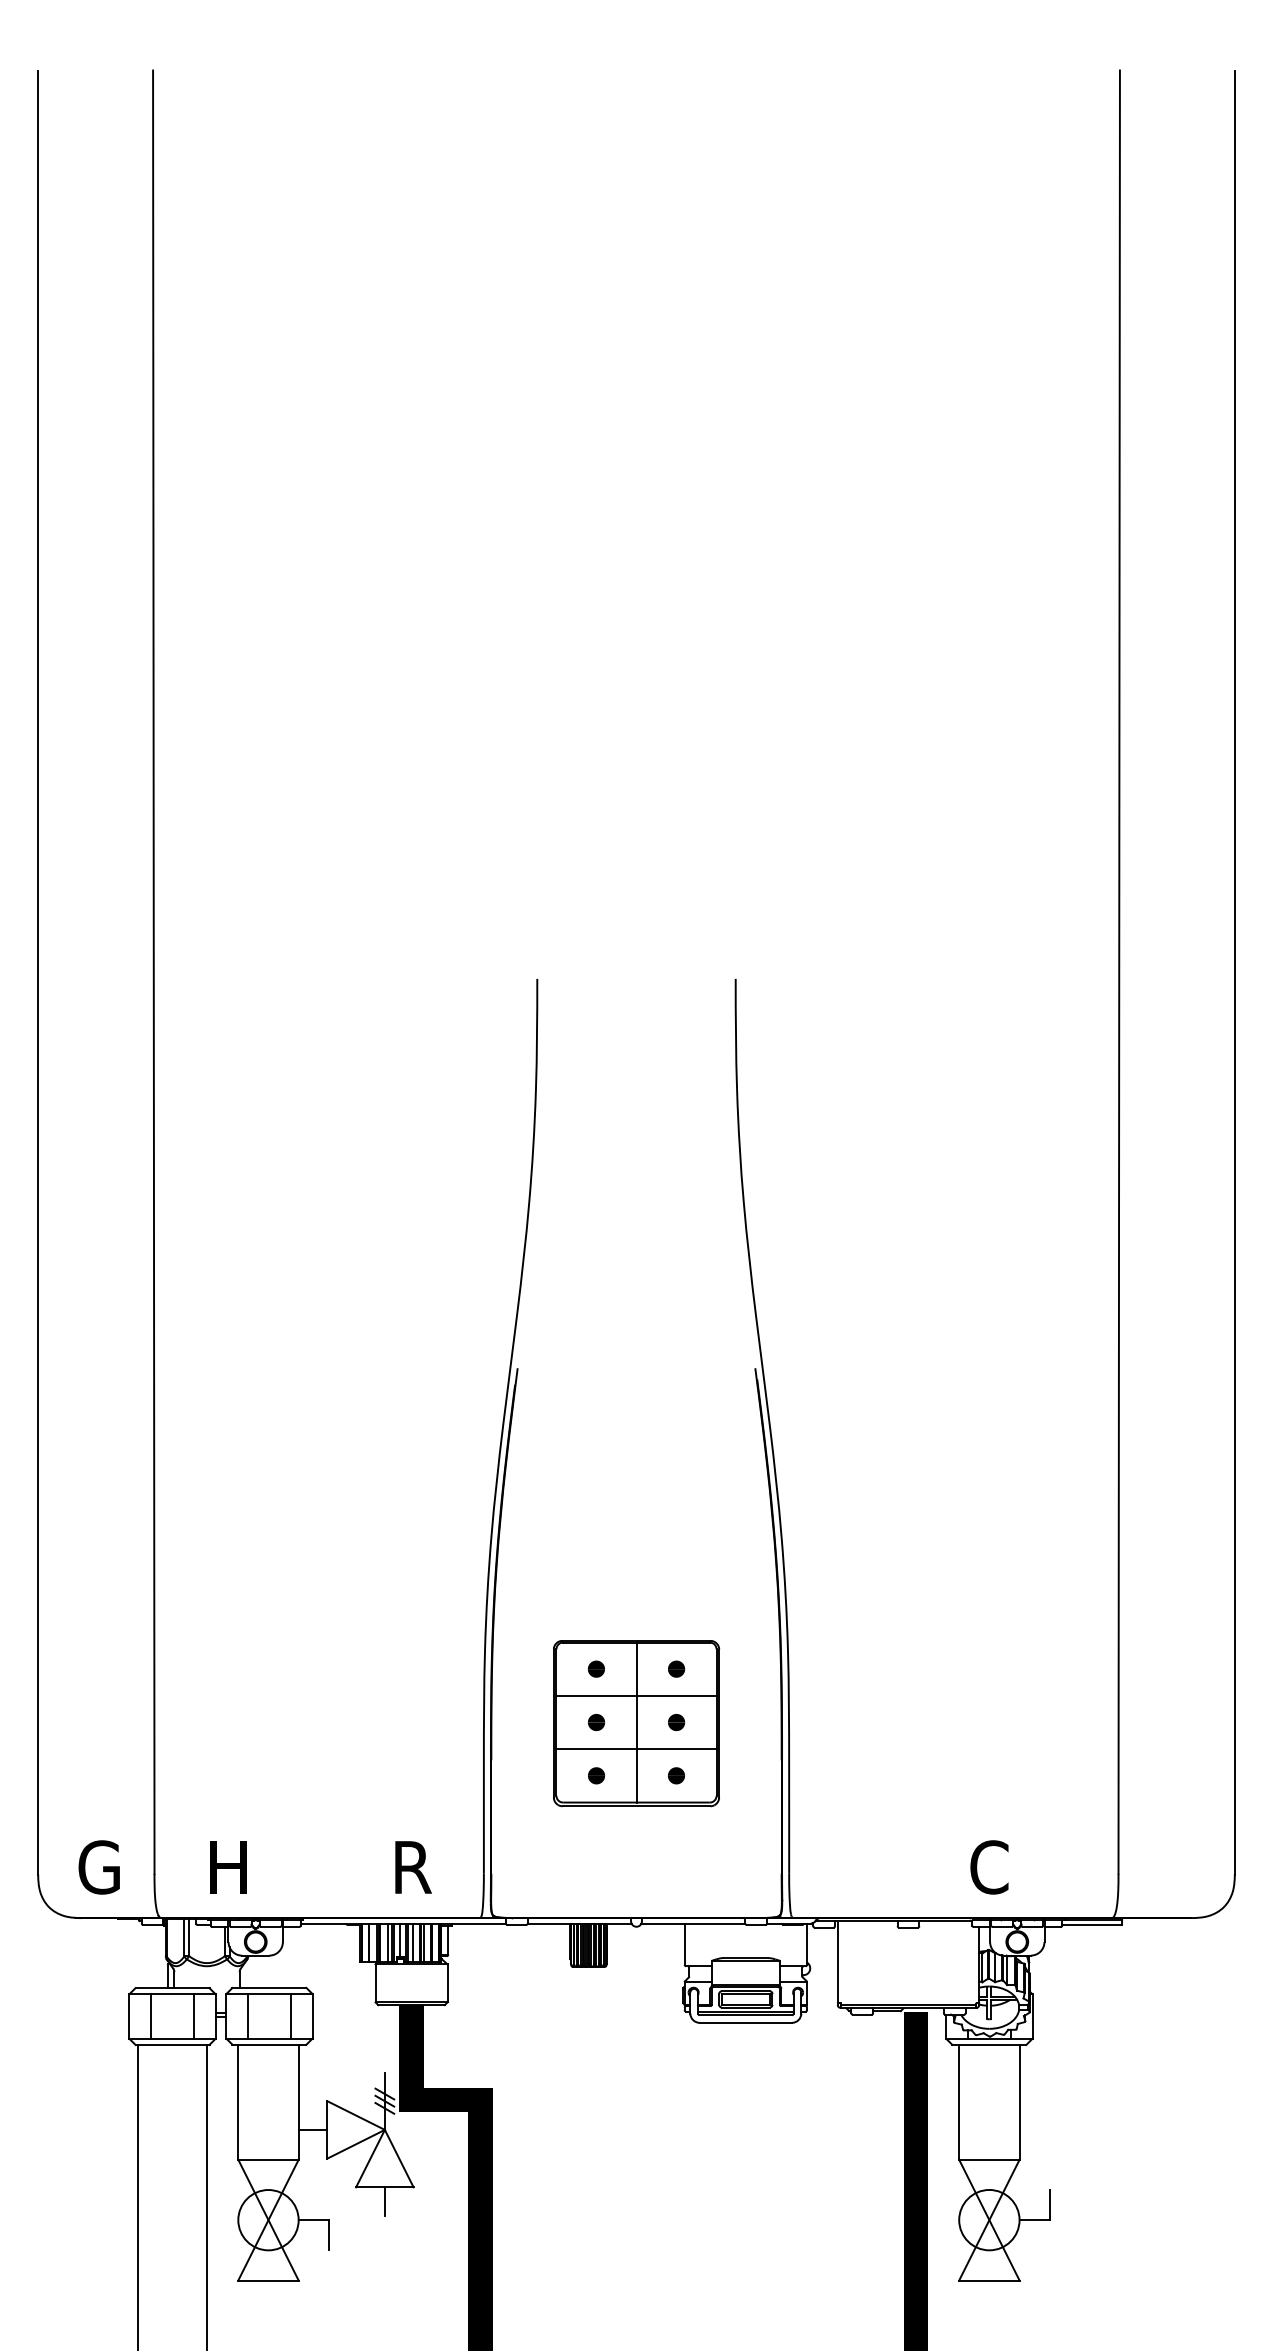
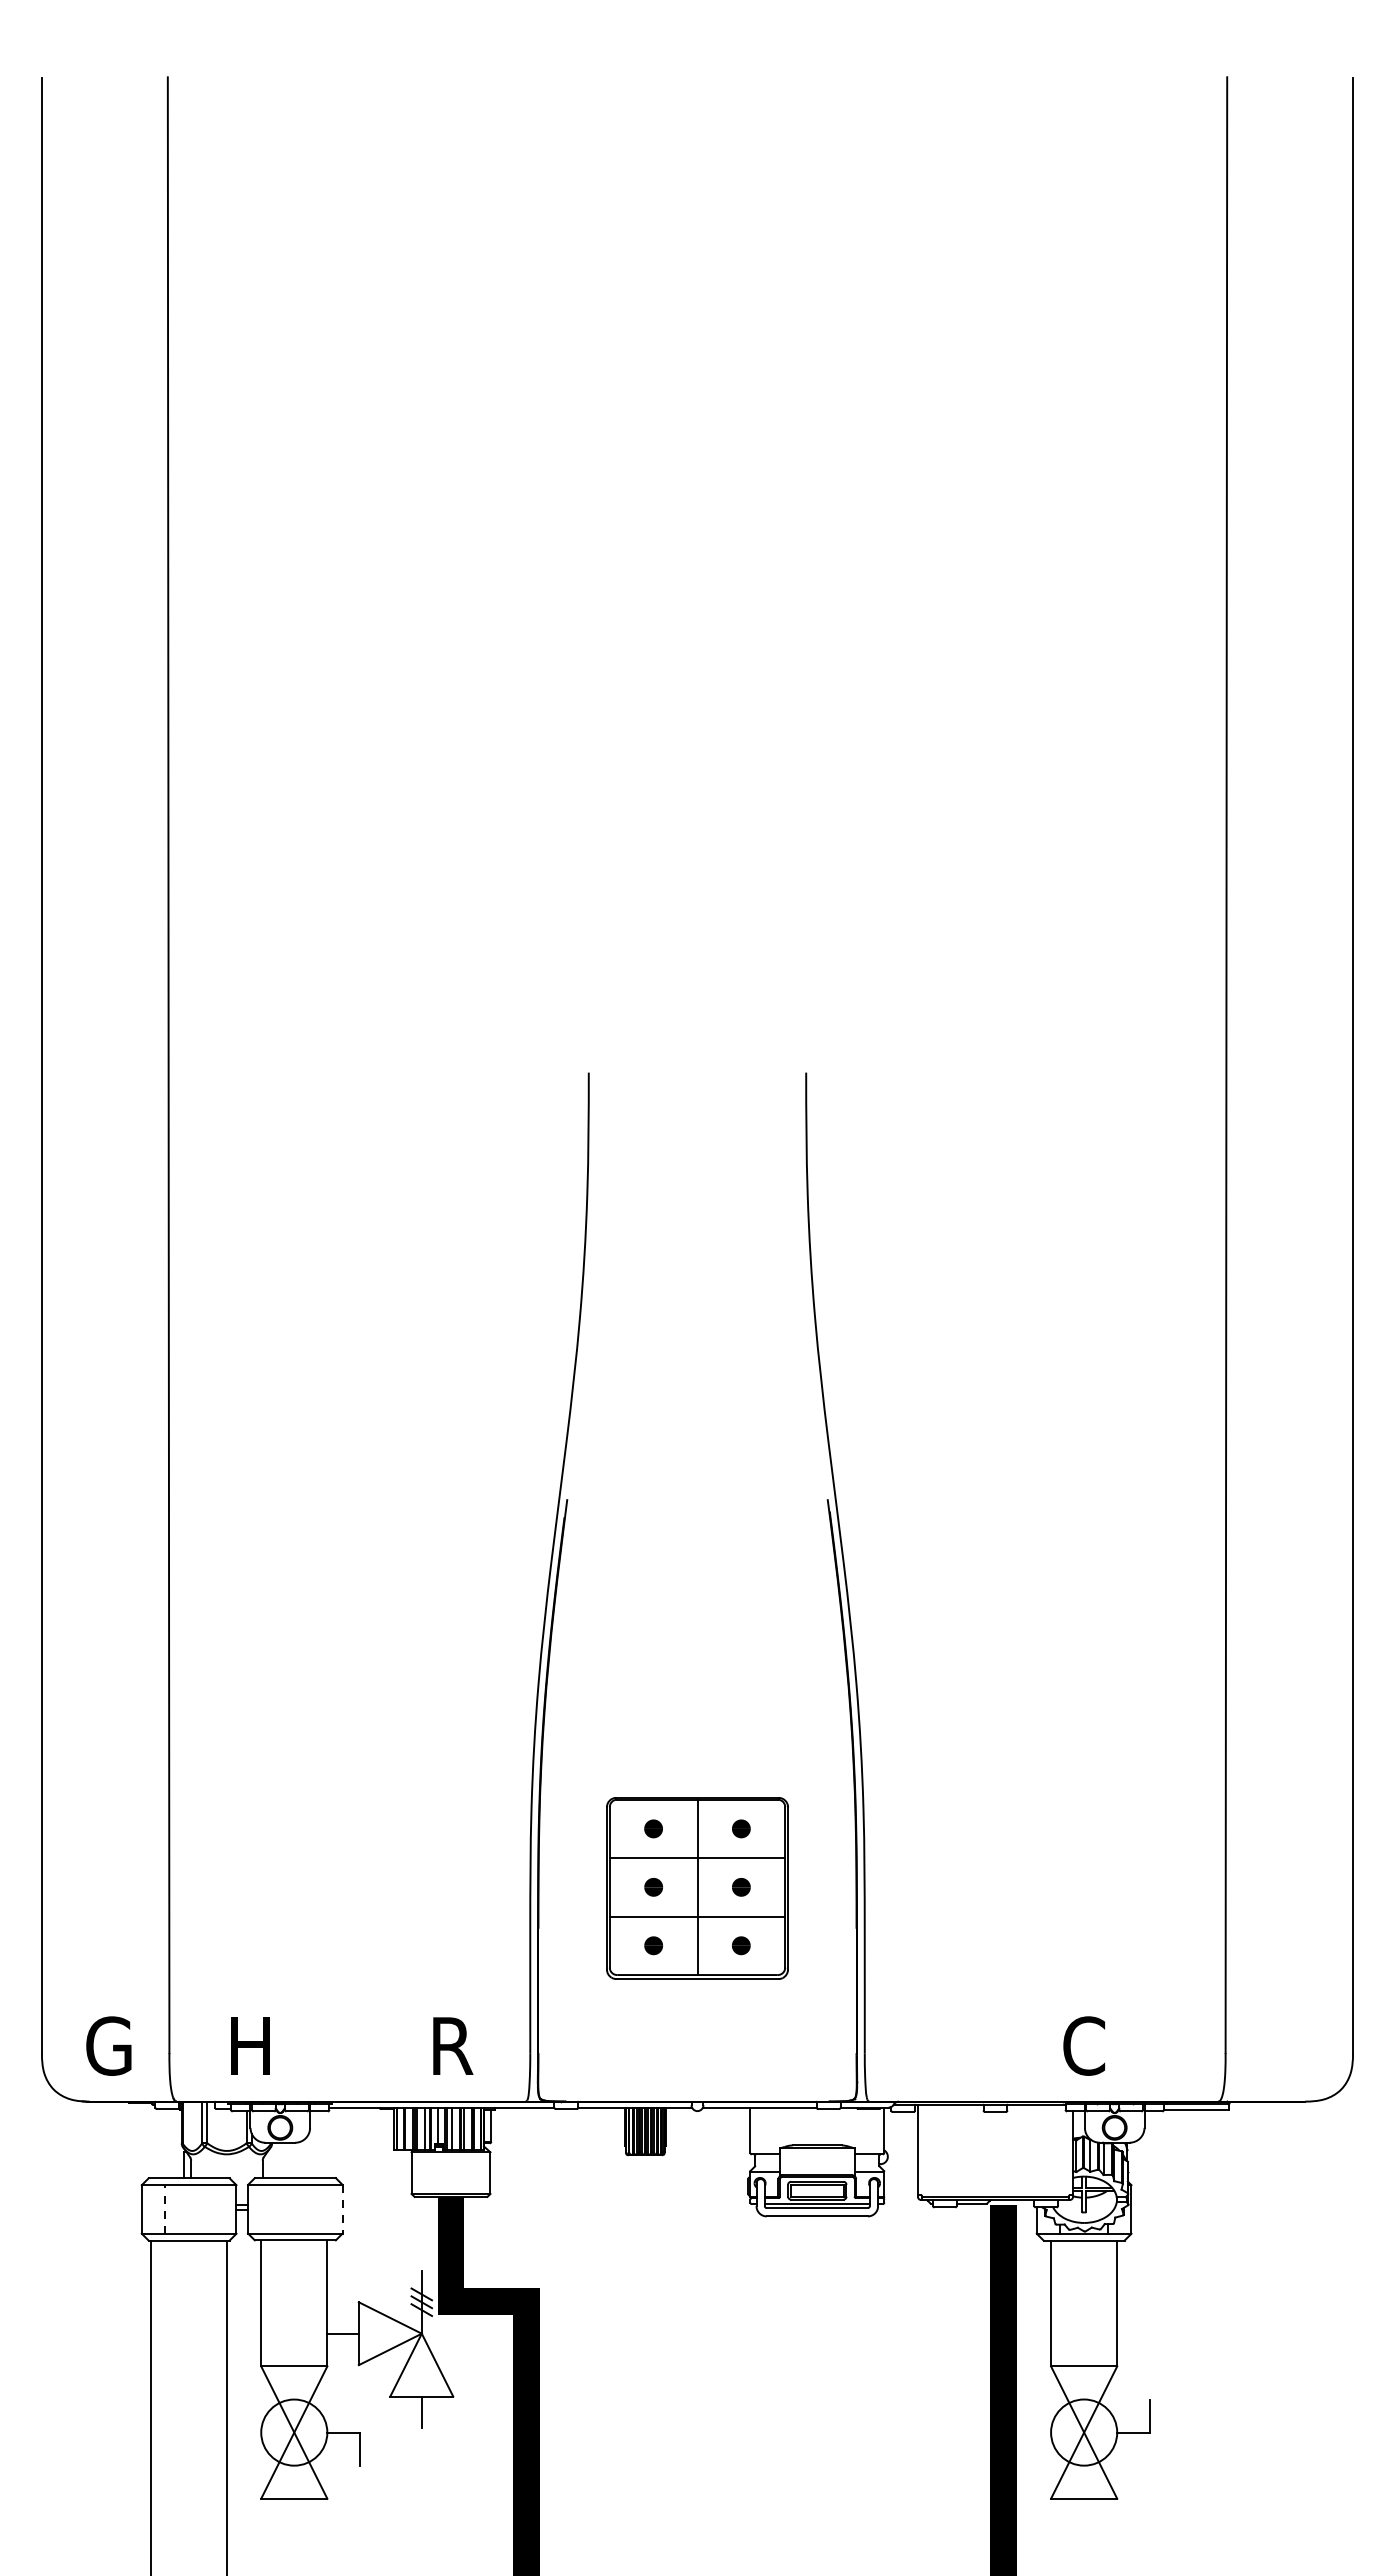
line: (150, 2015) -> (165, 2208), solid -> dashed
line: (247, 2015) -> (271, 2208), removed
line: (291, 2015) -> (319, 2208), removed
line: (193, 2016) -> (212, 2209), removed
line: (312, 2016) -> (342, 2209), solid -> dashed

